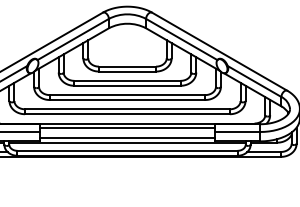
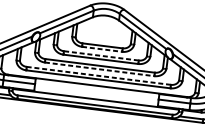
line: (127, 71) -> (102, 49), solid -> dashed
line: (127, 80) -> (101, 55), solid -> dashed
line: (127, 100) -> (99, 69), solid -> dashed
line: (127, 109) -> (98, 76), solid -> dashed
line: (127, 128) -> (97, 89), removed
line: (127, 137) -> (96, 95), removed

